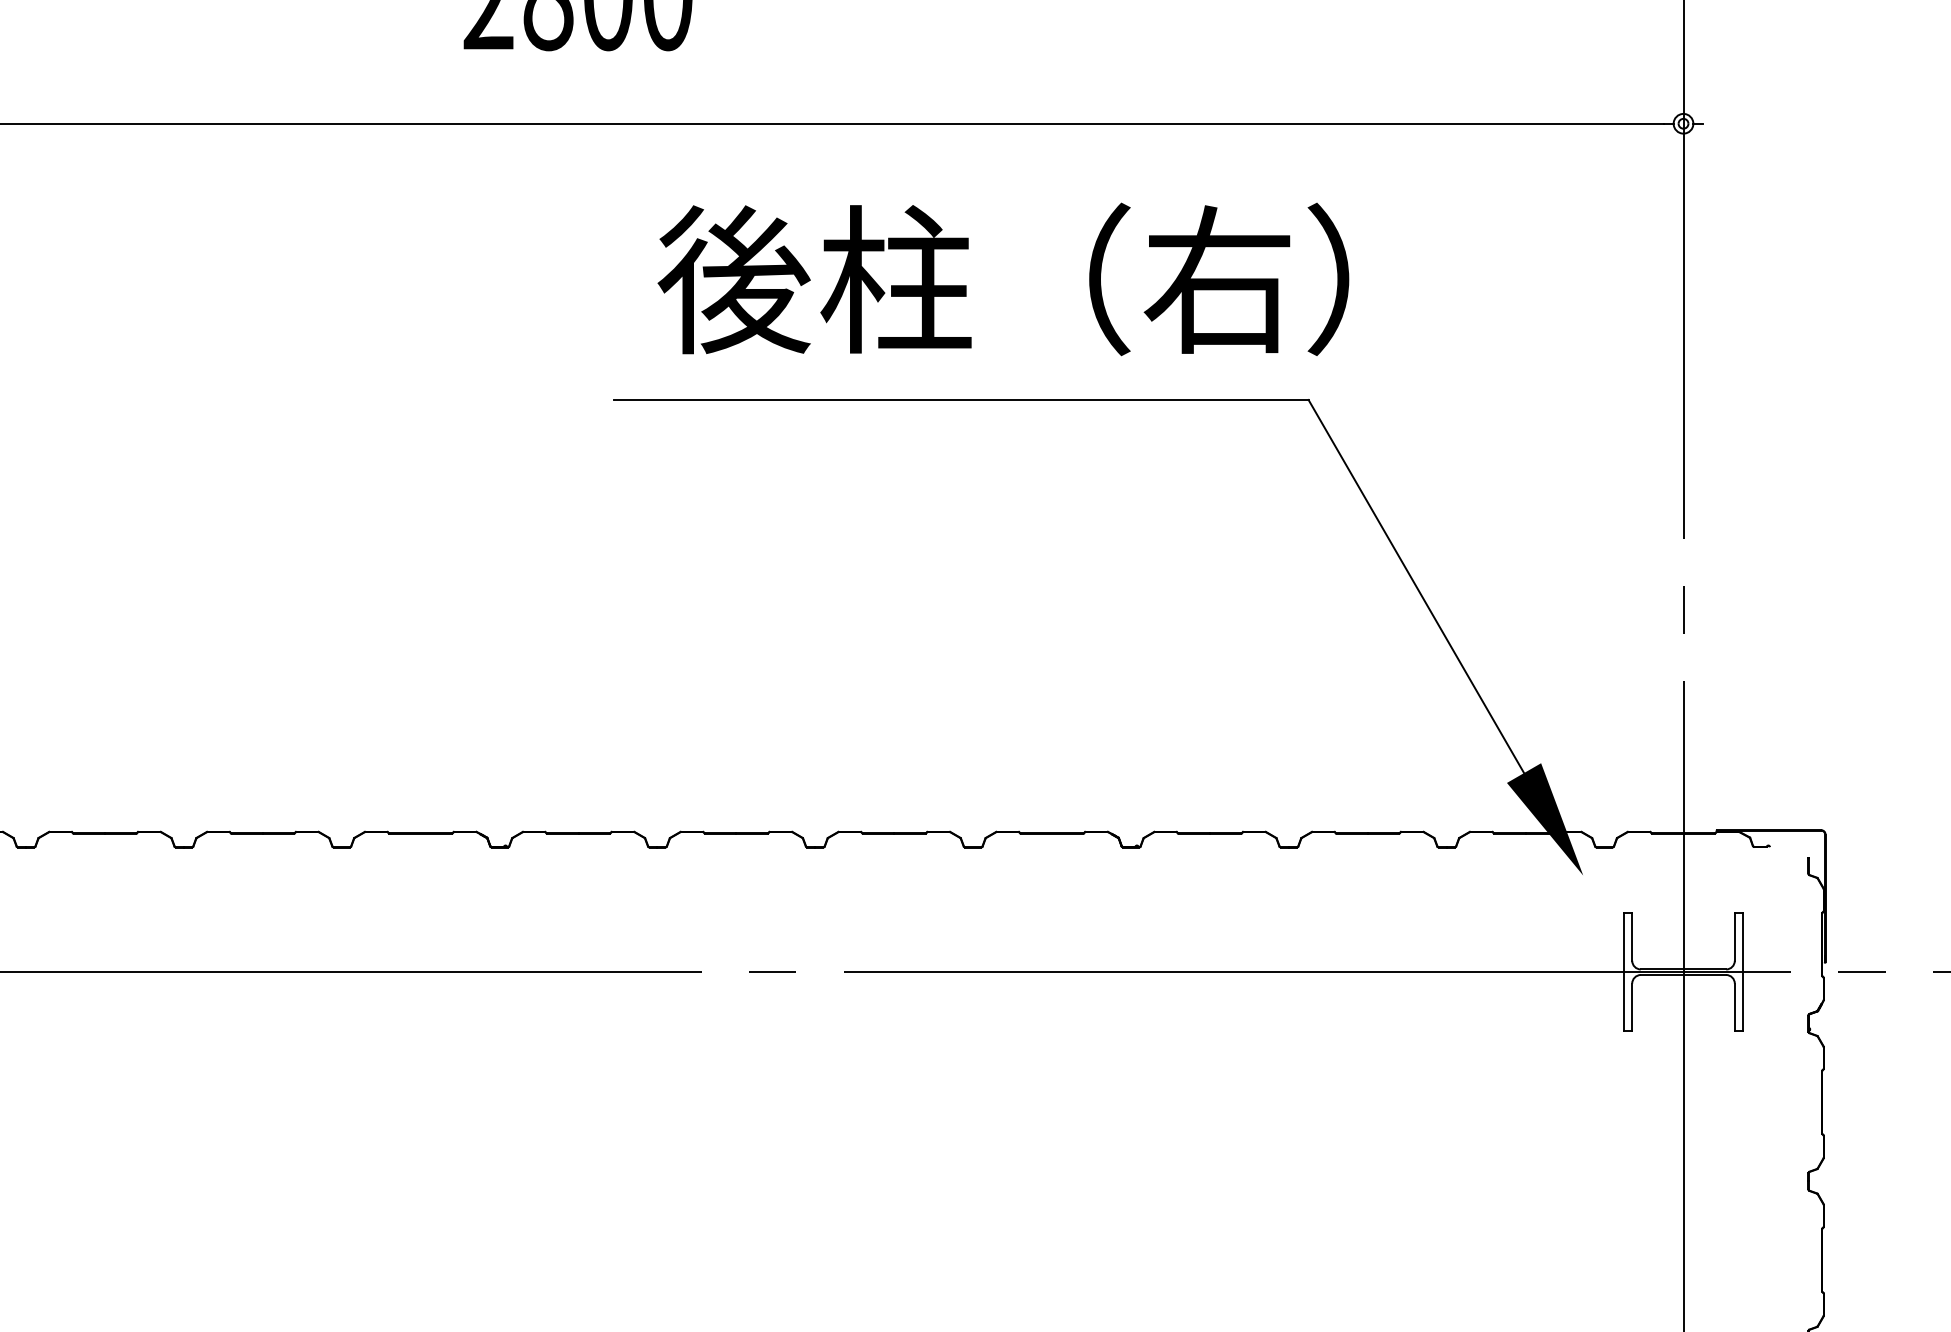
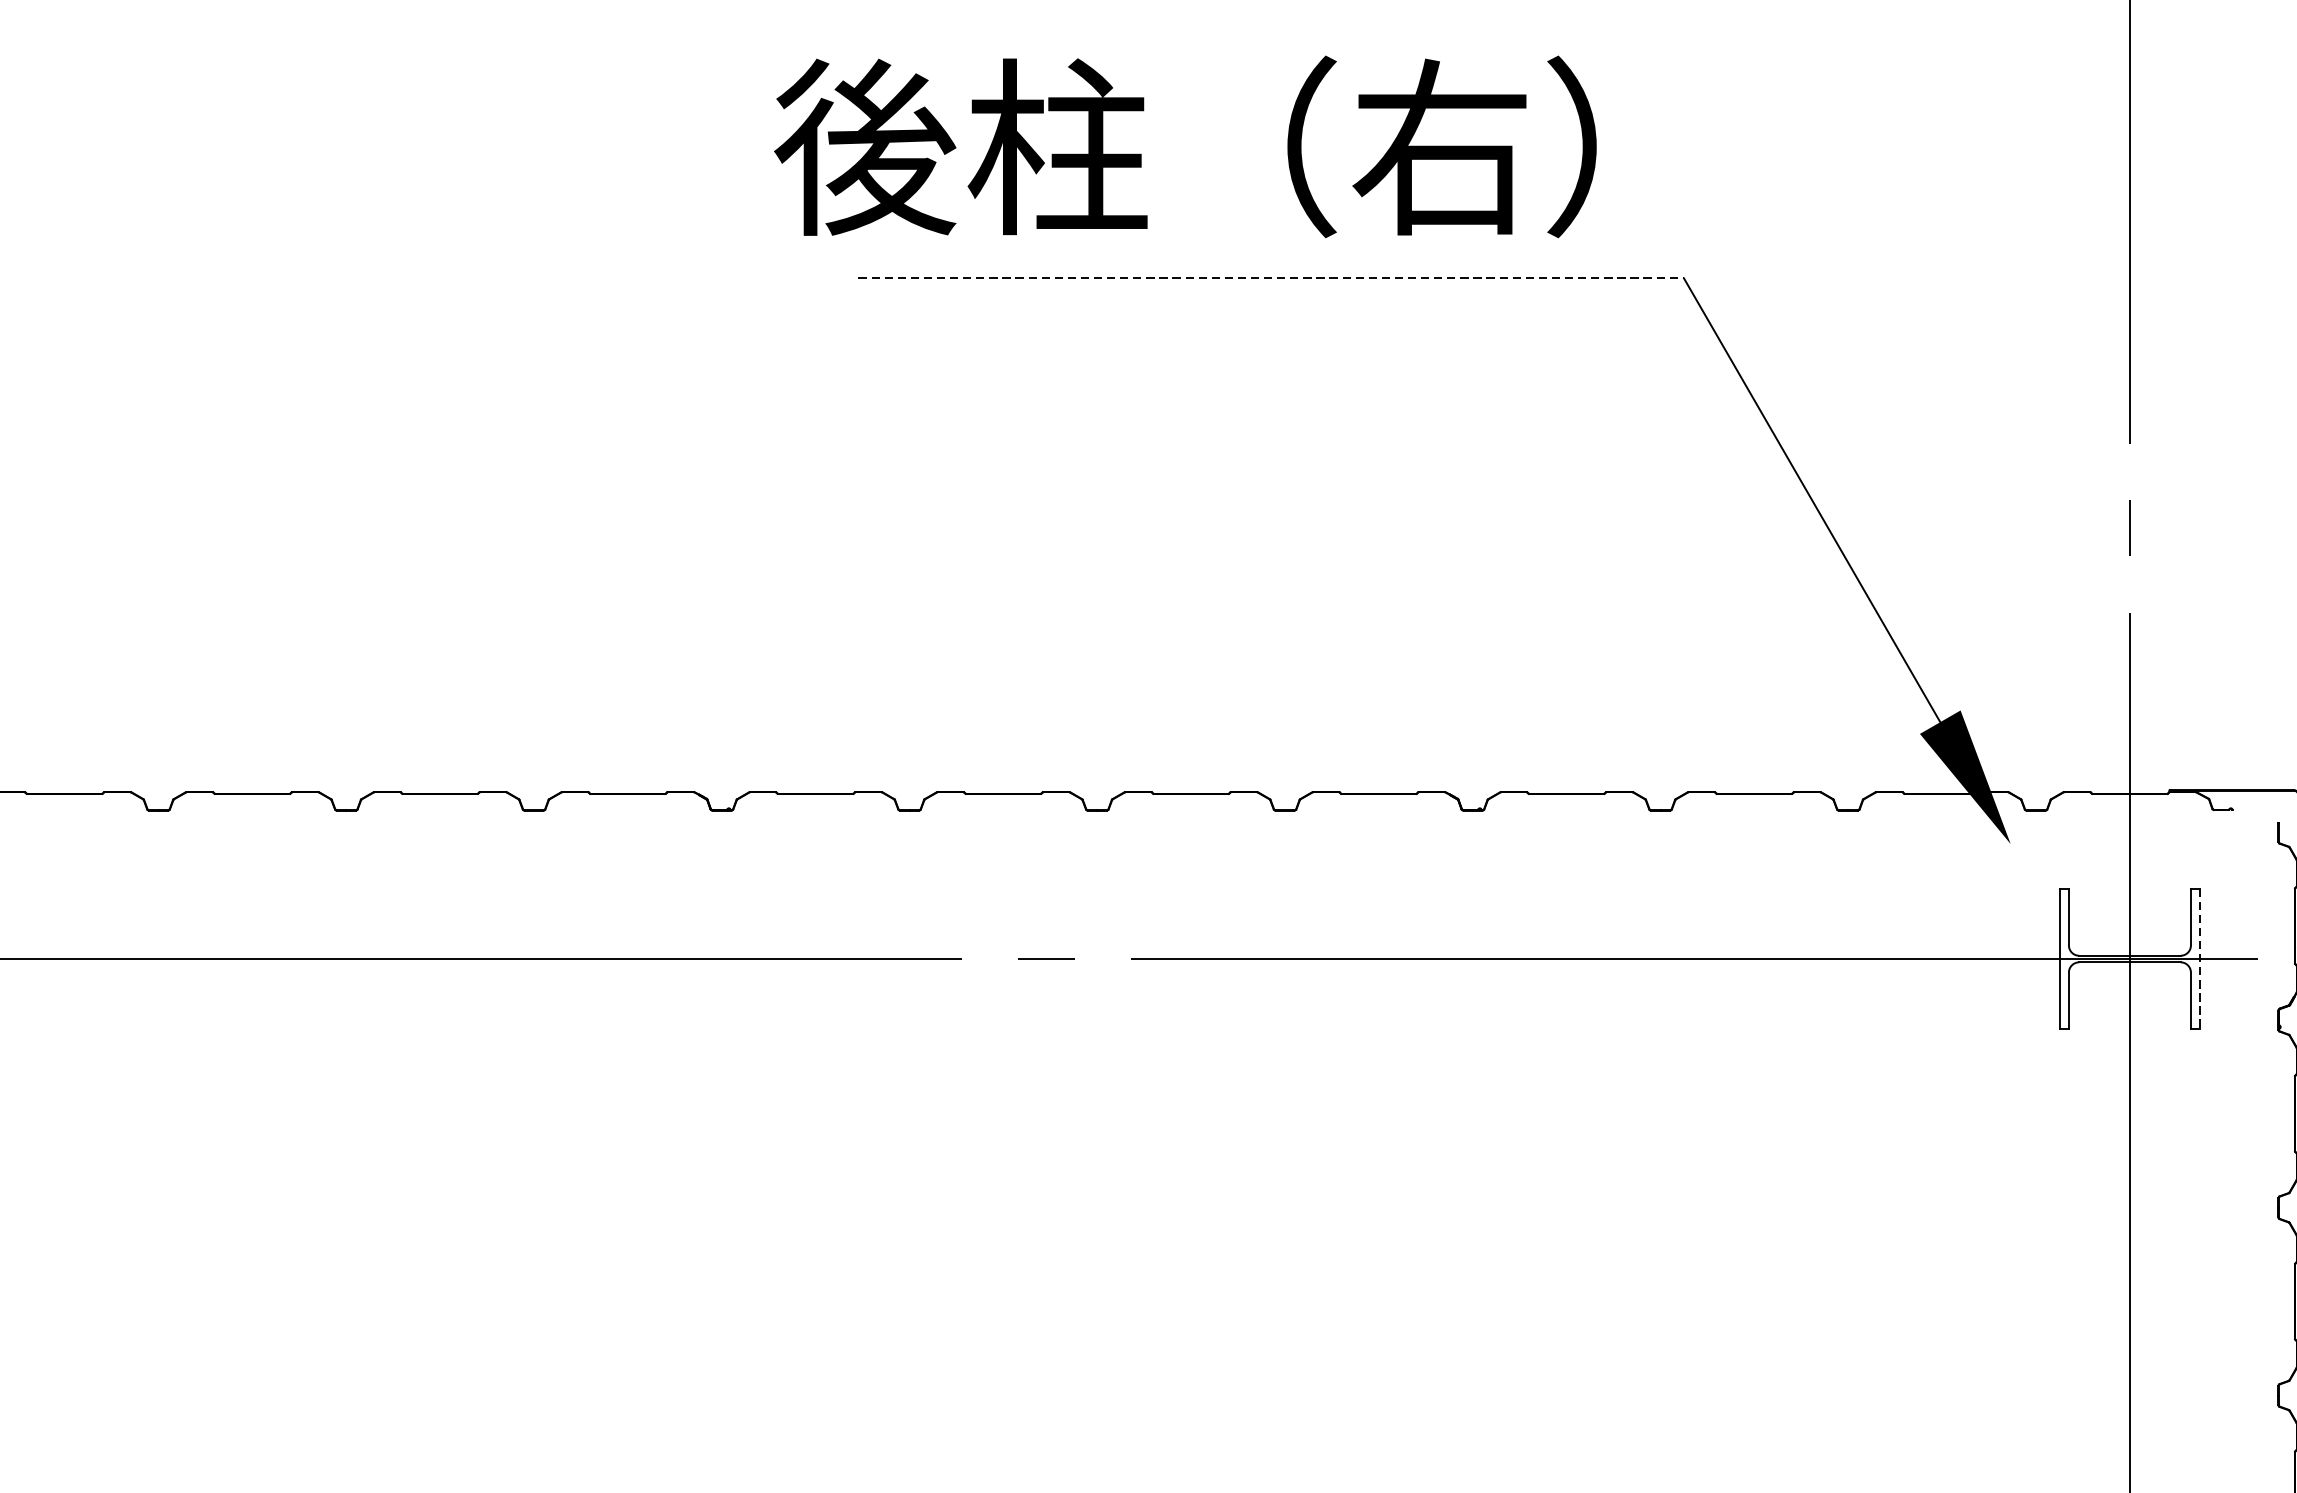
text: (1003, 279) -> (1185, 147), moved
line: (962, 400) -> (1272, 279), solid -> dashed
line: (1742, 972) -> (2200, 959), solid -> dashed

